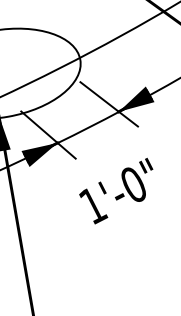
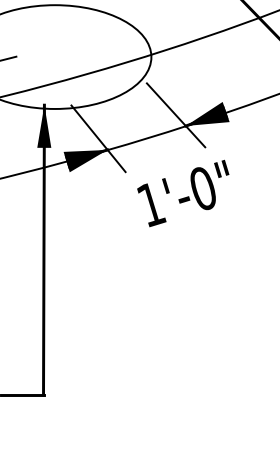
text: (118, 191) -> (183, 193), moved

